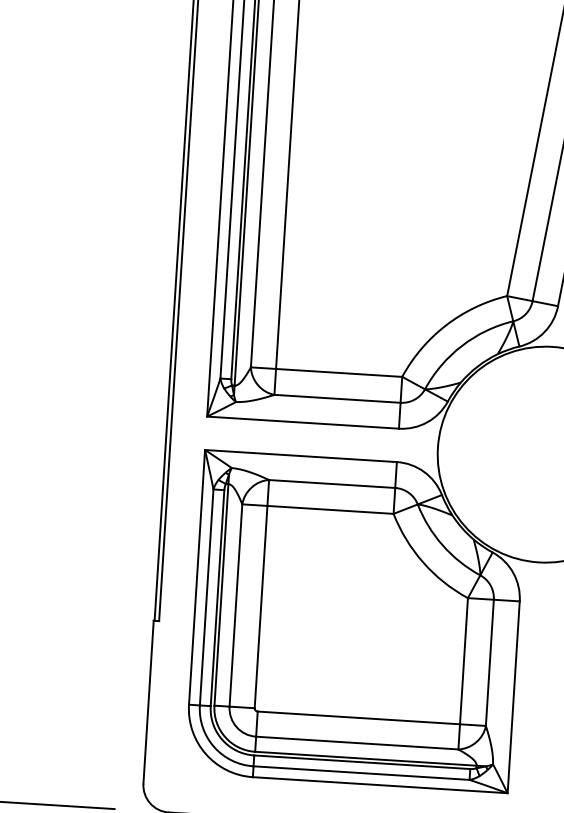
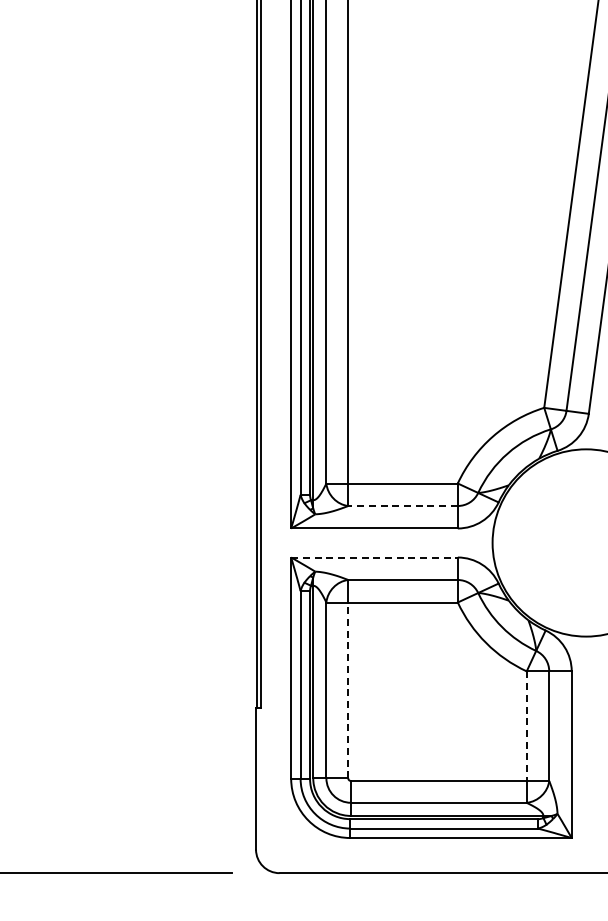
line: (338, 399) -> (403, 506), solid -> dashed
line: (302, 456) -> (375, 557), solid -> dashed
line: (261, 607) -> (348, 690), solid -> dashed
line: (463, 661) -> (526, 726), solid -> dashed

